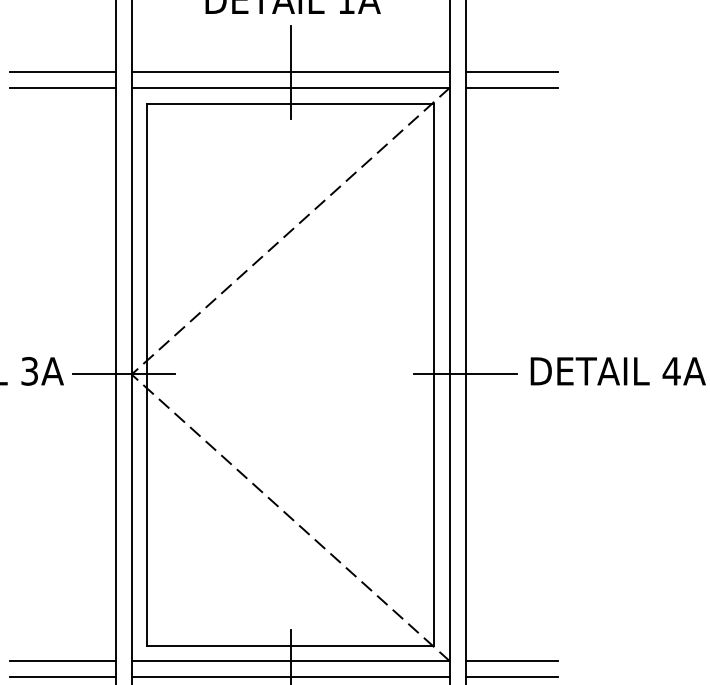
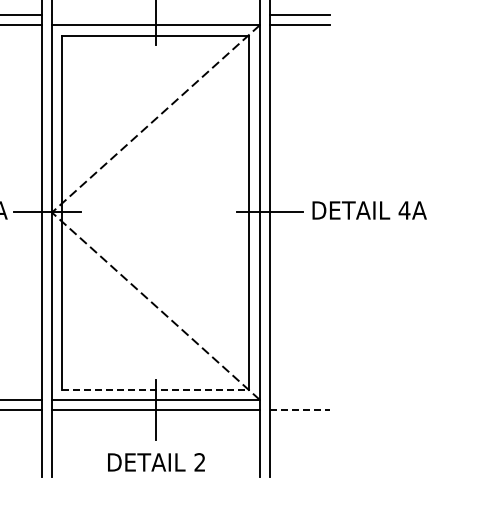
line: (290, 72) -> (155, 15), removed
line: (290, 645) -> (155, 389), solid -> dashed
line: (512, 660) -> (300, 399), removed
line: (512, 677) -> (300, 410), solid -> dashed

